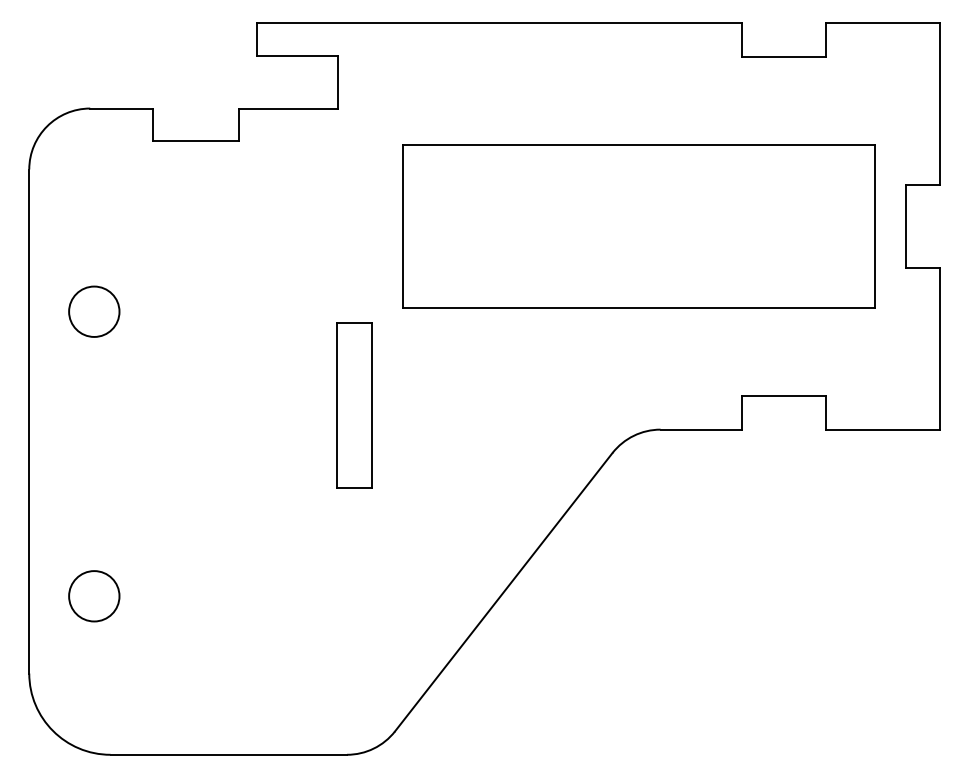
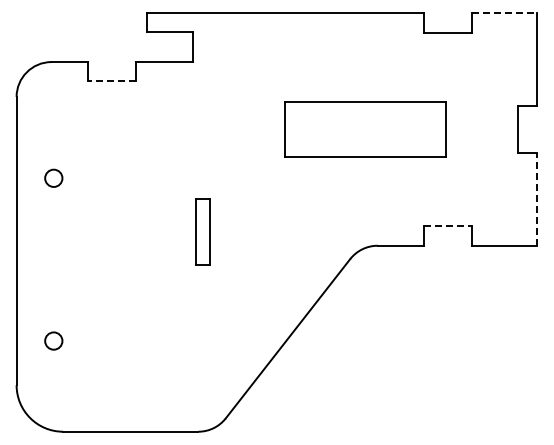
line: (882, 23) -> (504, 13), solid -> dashed
line: (195, 140) -> (111, 80), solid -> dashed
part: (639, 226) -> (365, 129), size x0.6
circle: (93, 310) -> (53, 177), size x0.6
line: (939, 348) -> (537, 199), solid -> dashed
line: (784, 395) -> (448, 226), solid -> dashed
part: (354, 404) -> (202, 231), size x0.7
circle: (93, 595) -> (53, 340), size x0.6

